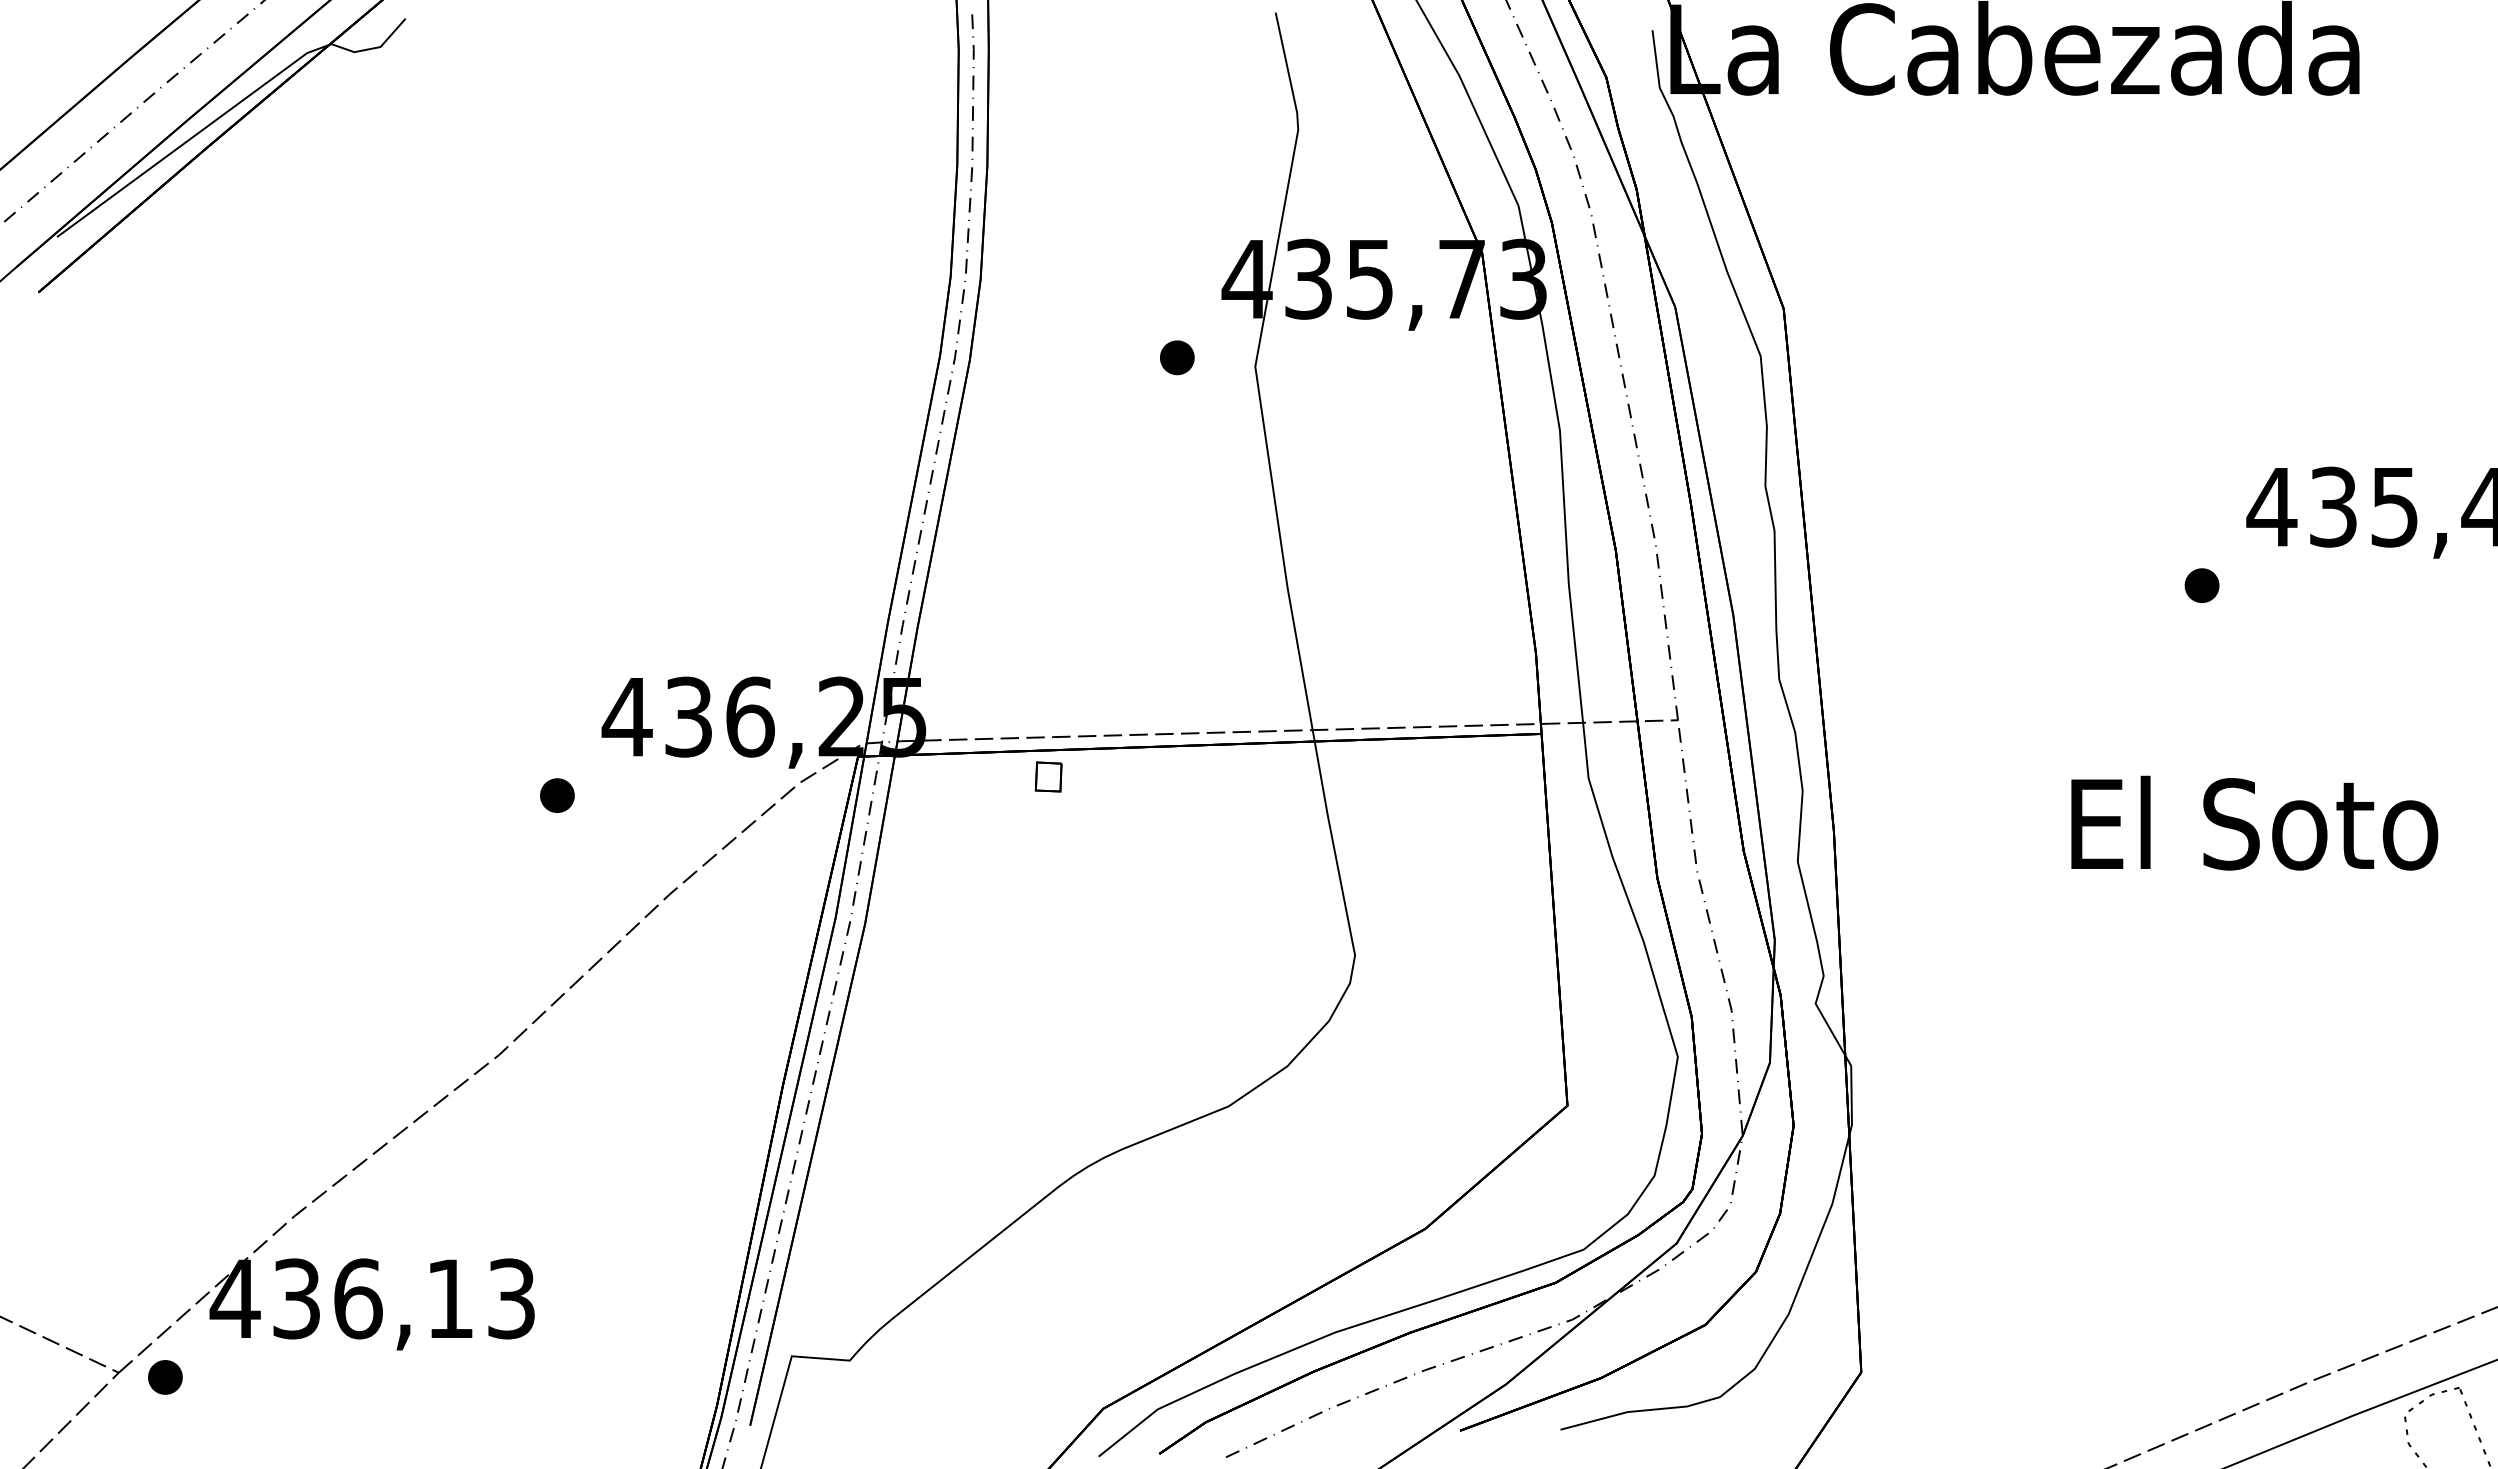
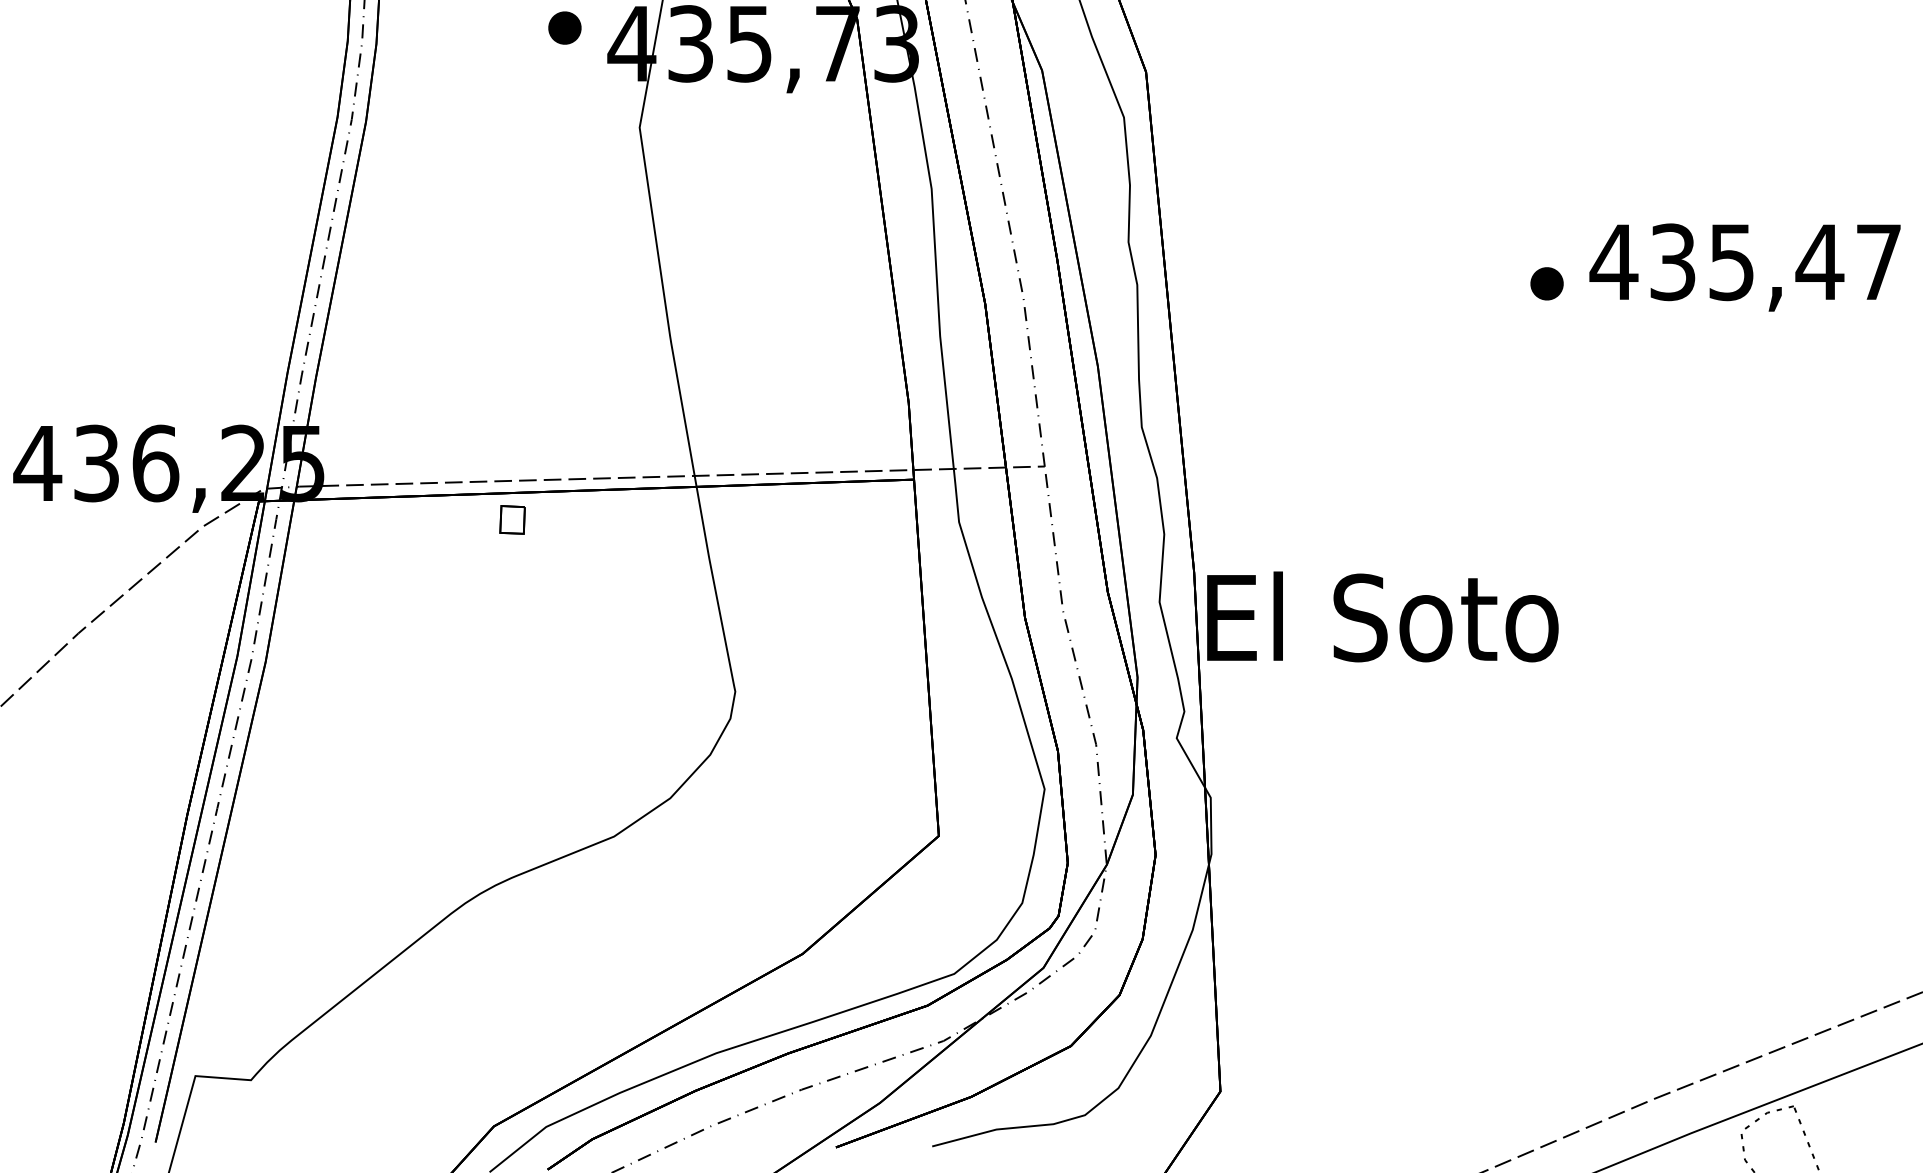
part: (1177, 357) -> (565, 27), moved
part: (2201, 585) -> (1546, 283), moved
part: (1048, 776) -> (512, 519), moved
text: (2254, 822) -> (1382, 616), moved

